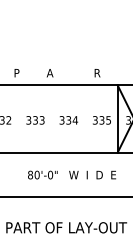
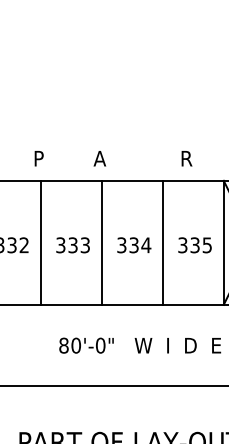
line: (17, 118) -> (40, 241), added
line: (51, 118) -> (102, 241), added
line: (84, 118) -> (163, 241), added

